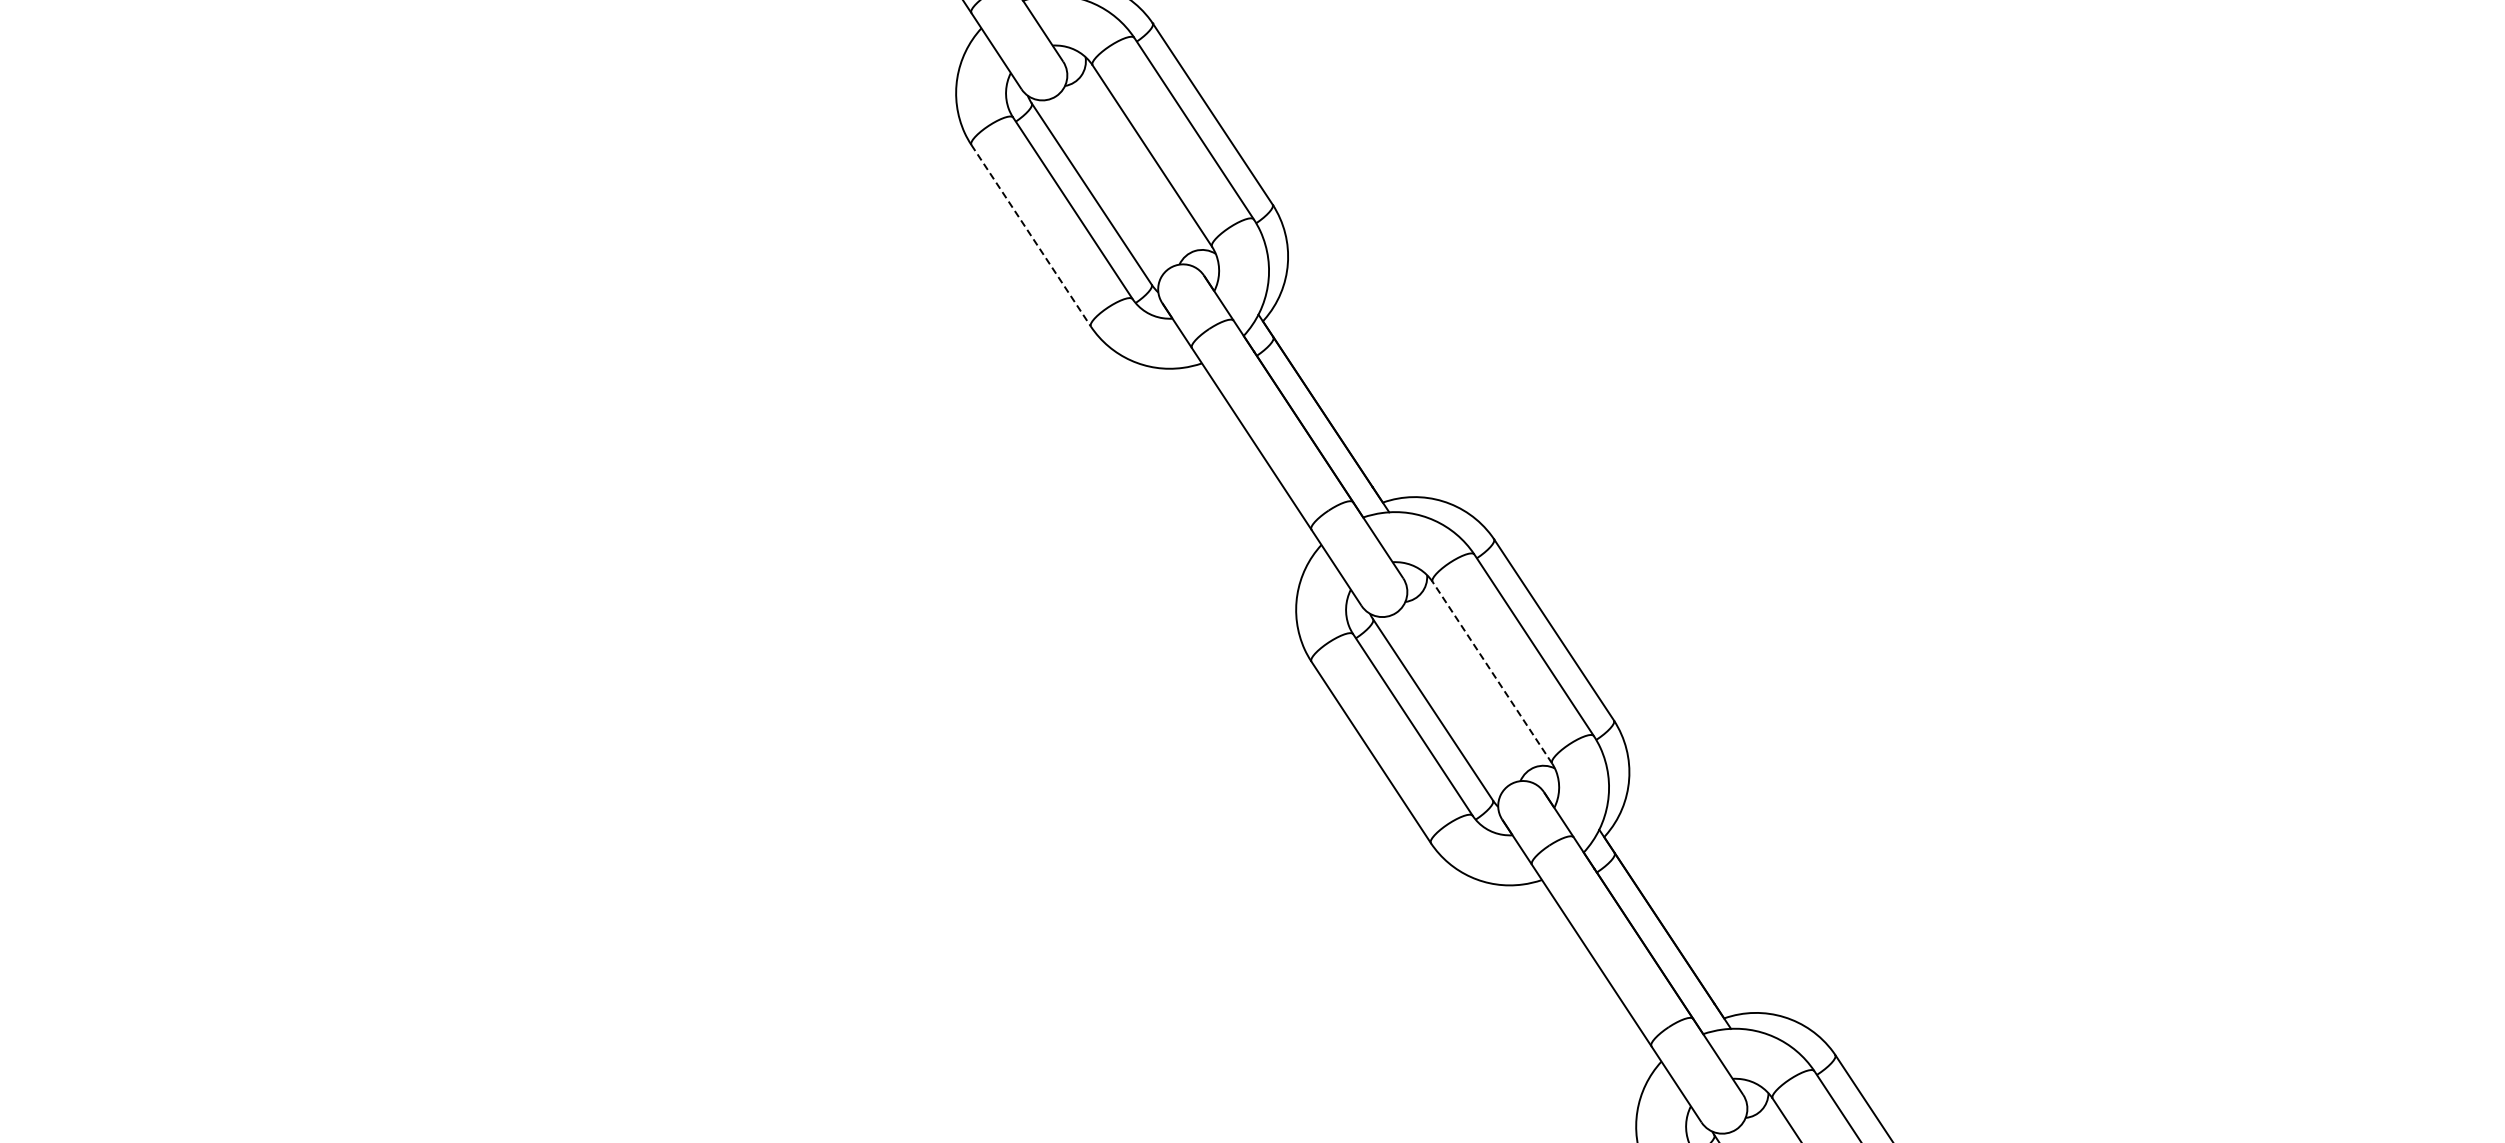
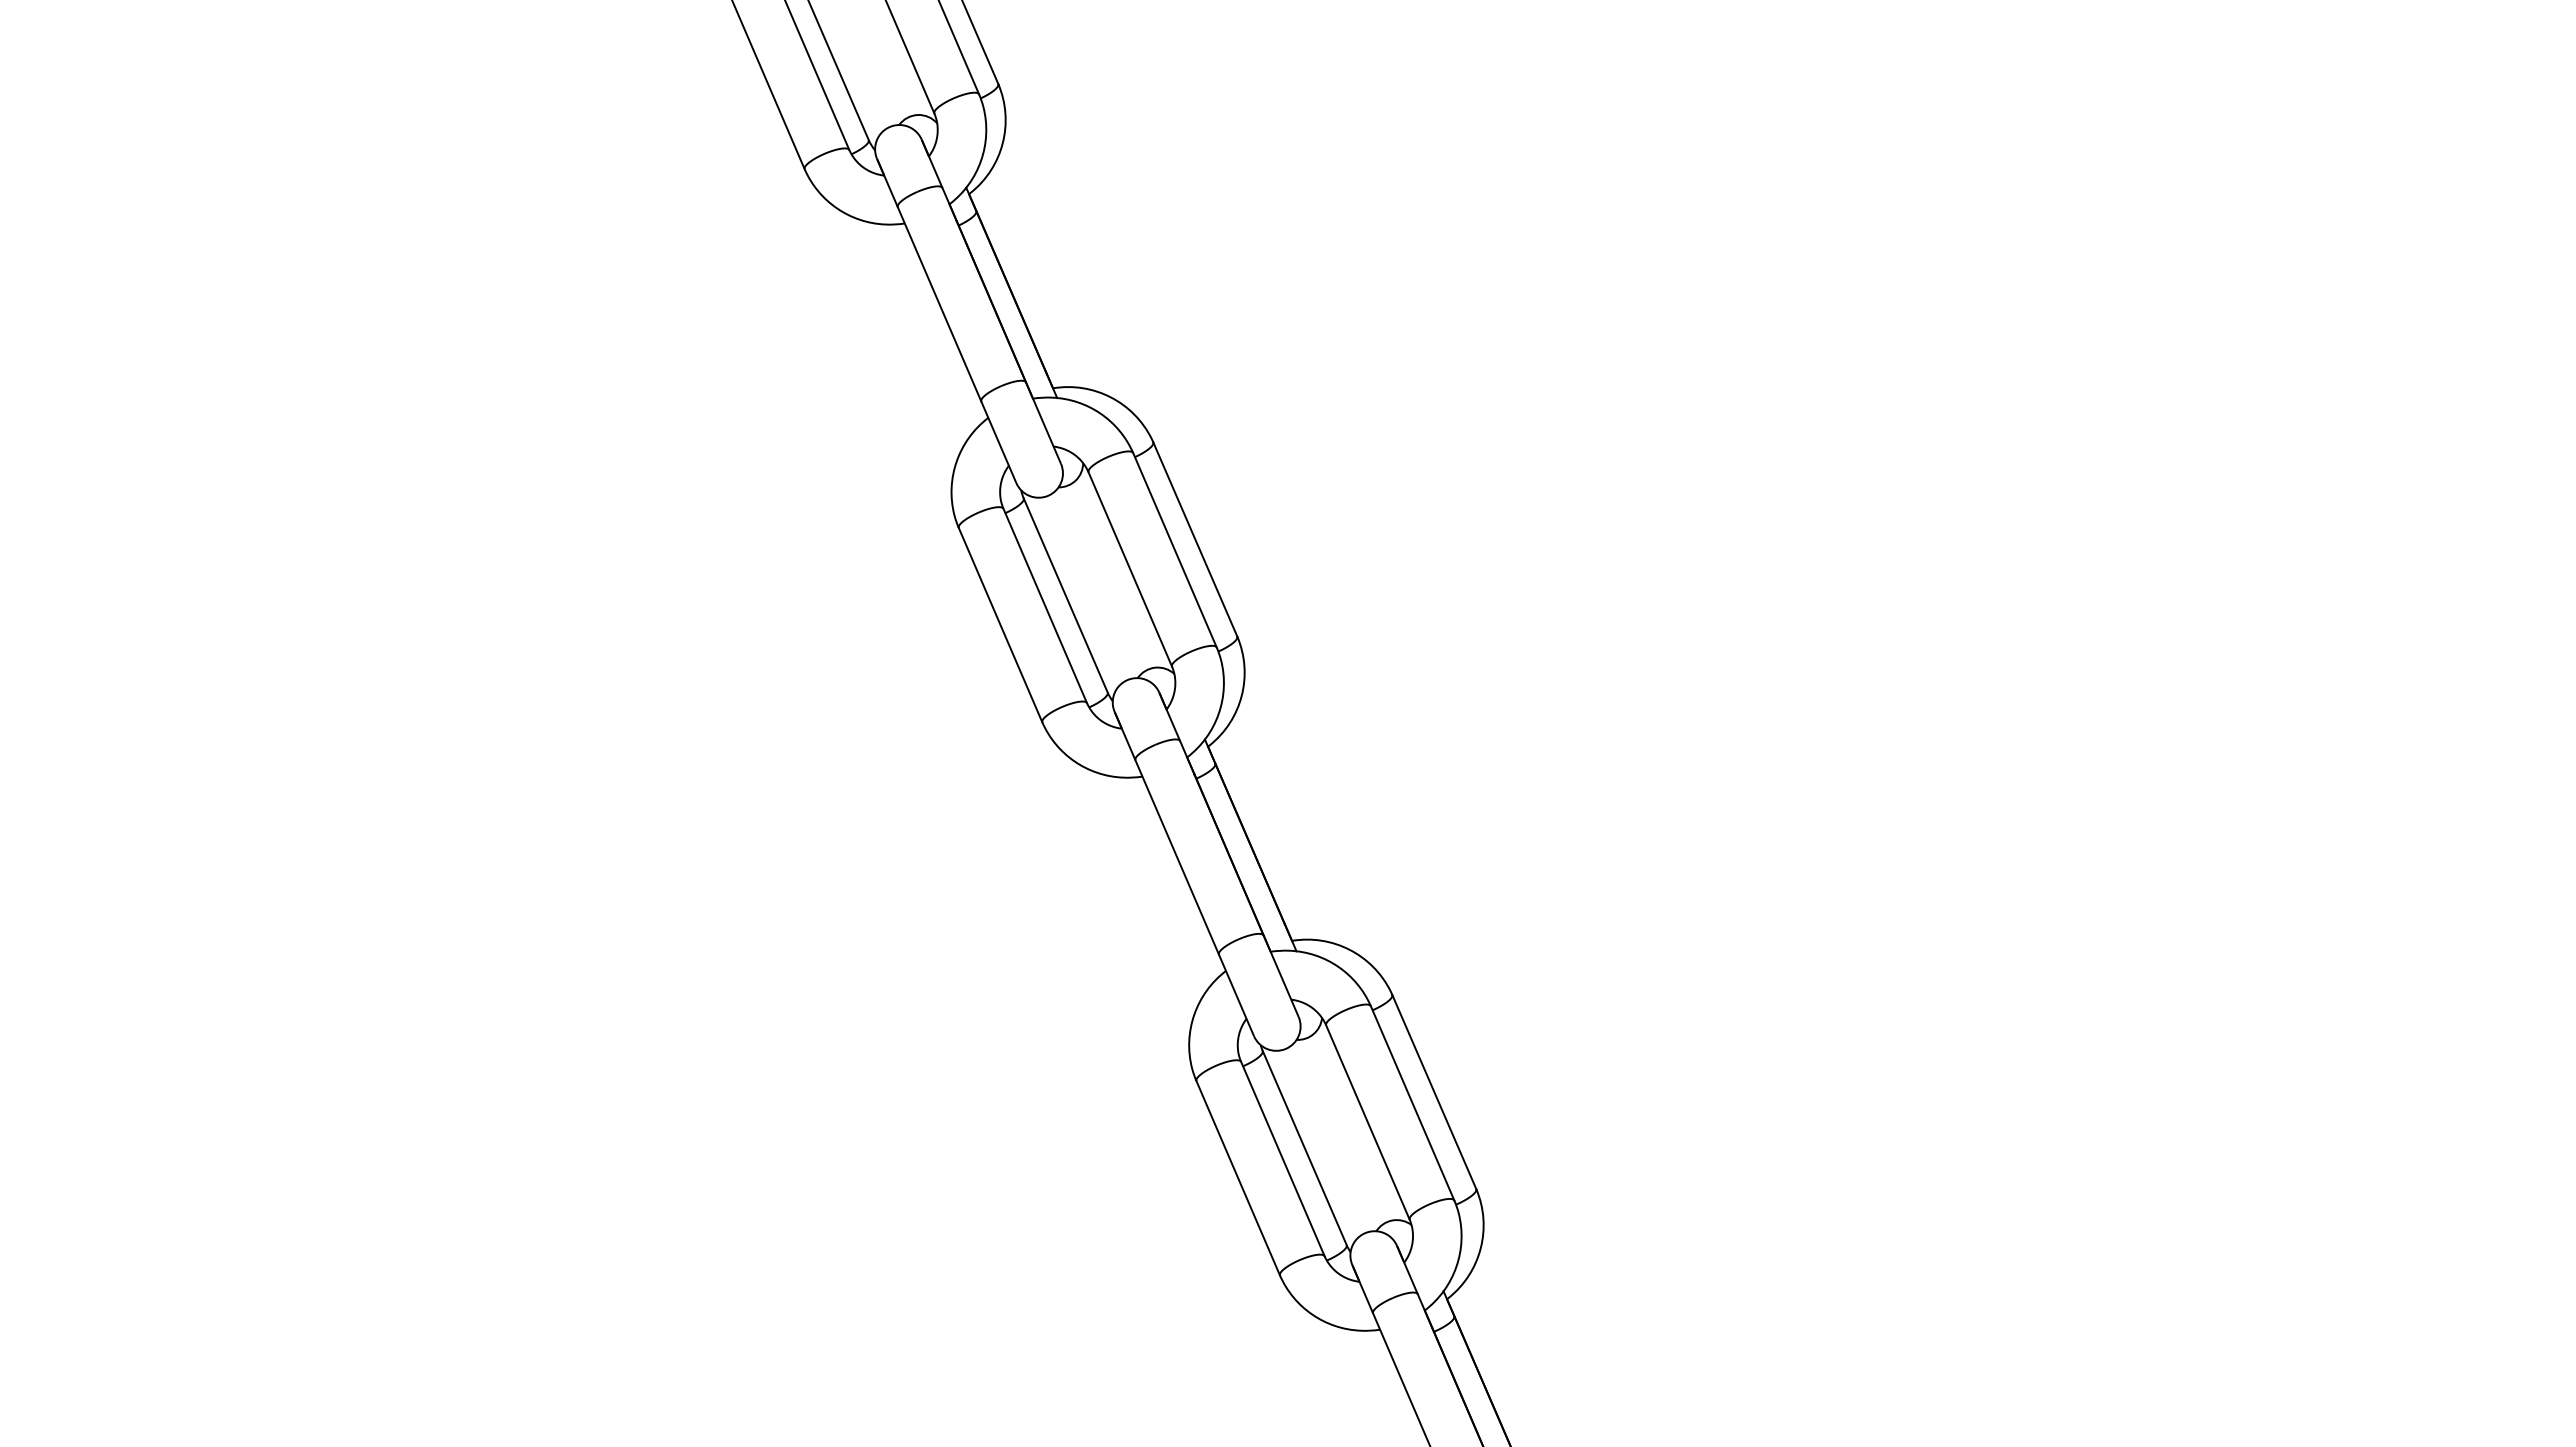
line: (1031, 236) -> (1000, 625), dashed -> solid
line: (1491, 672) -> (1367, 1122), dashed -> solid

